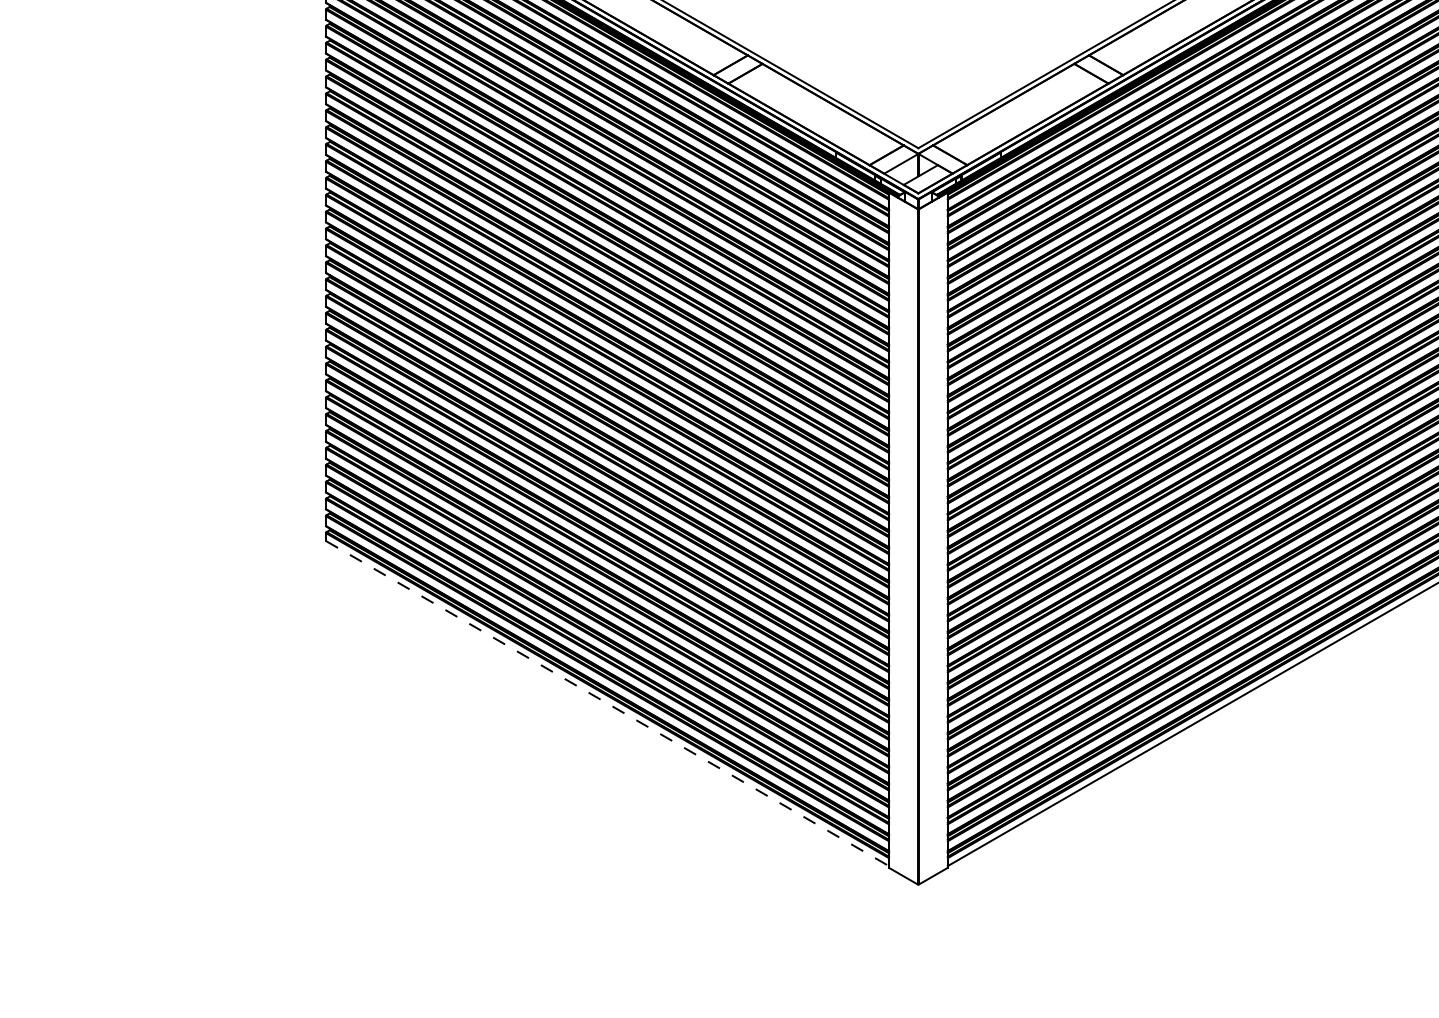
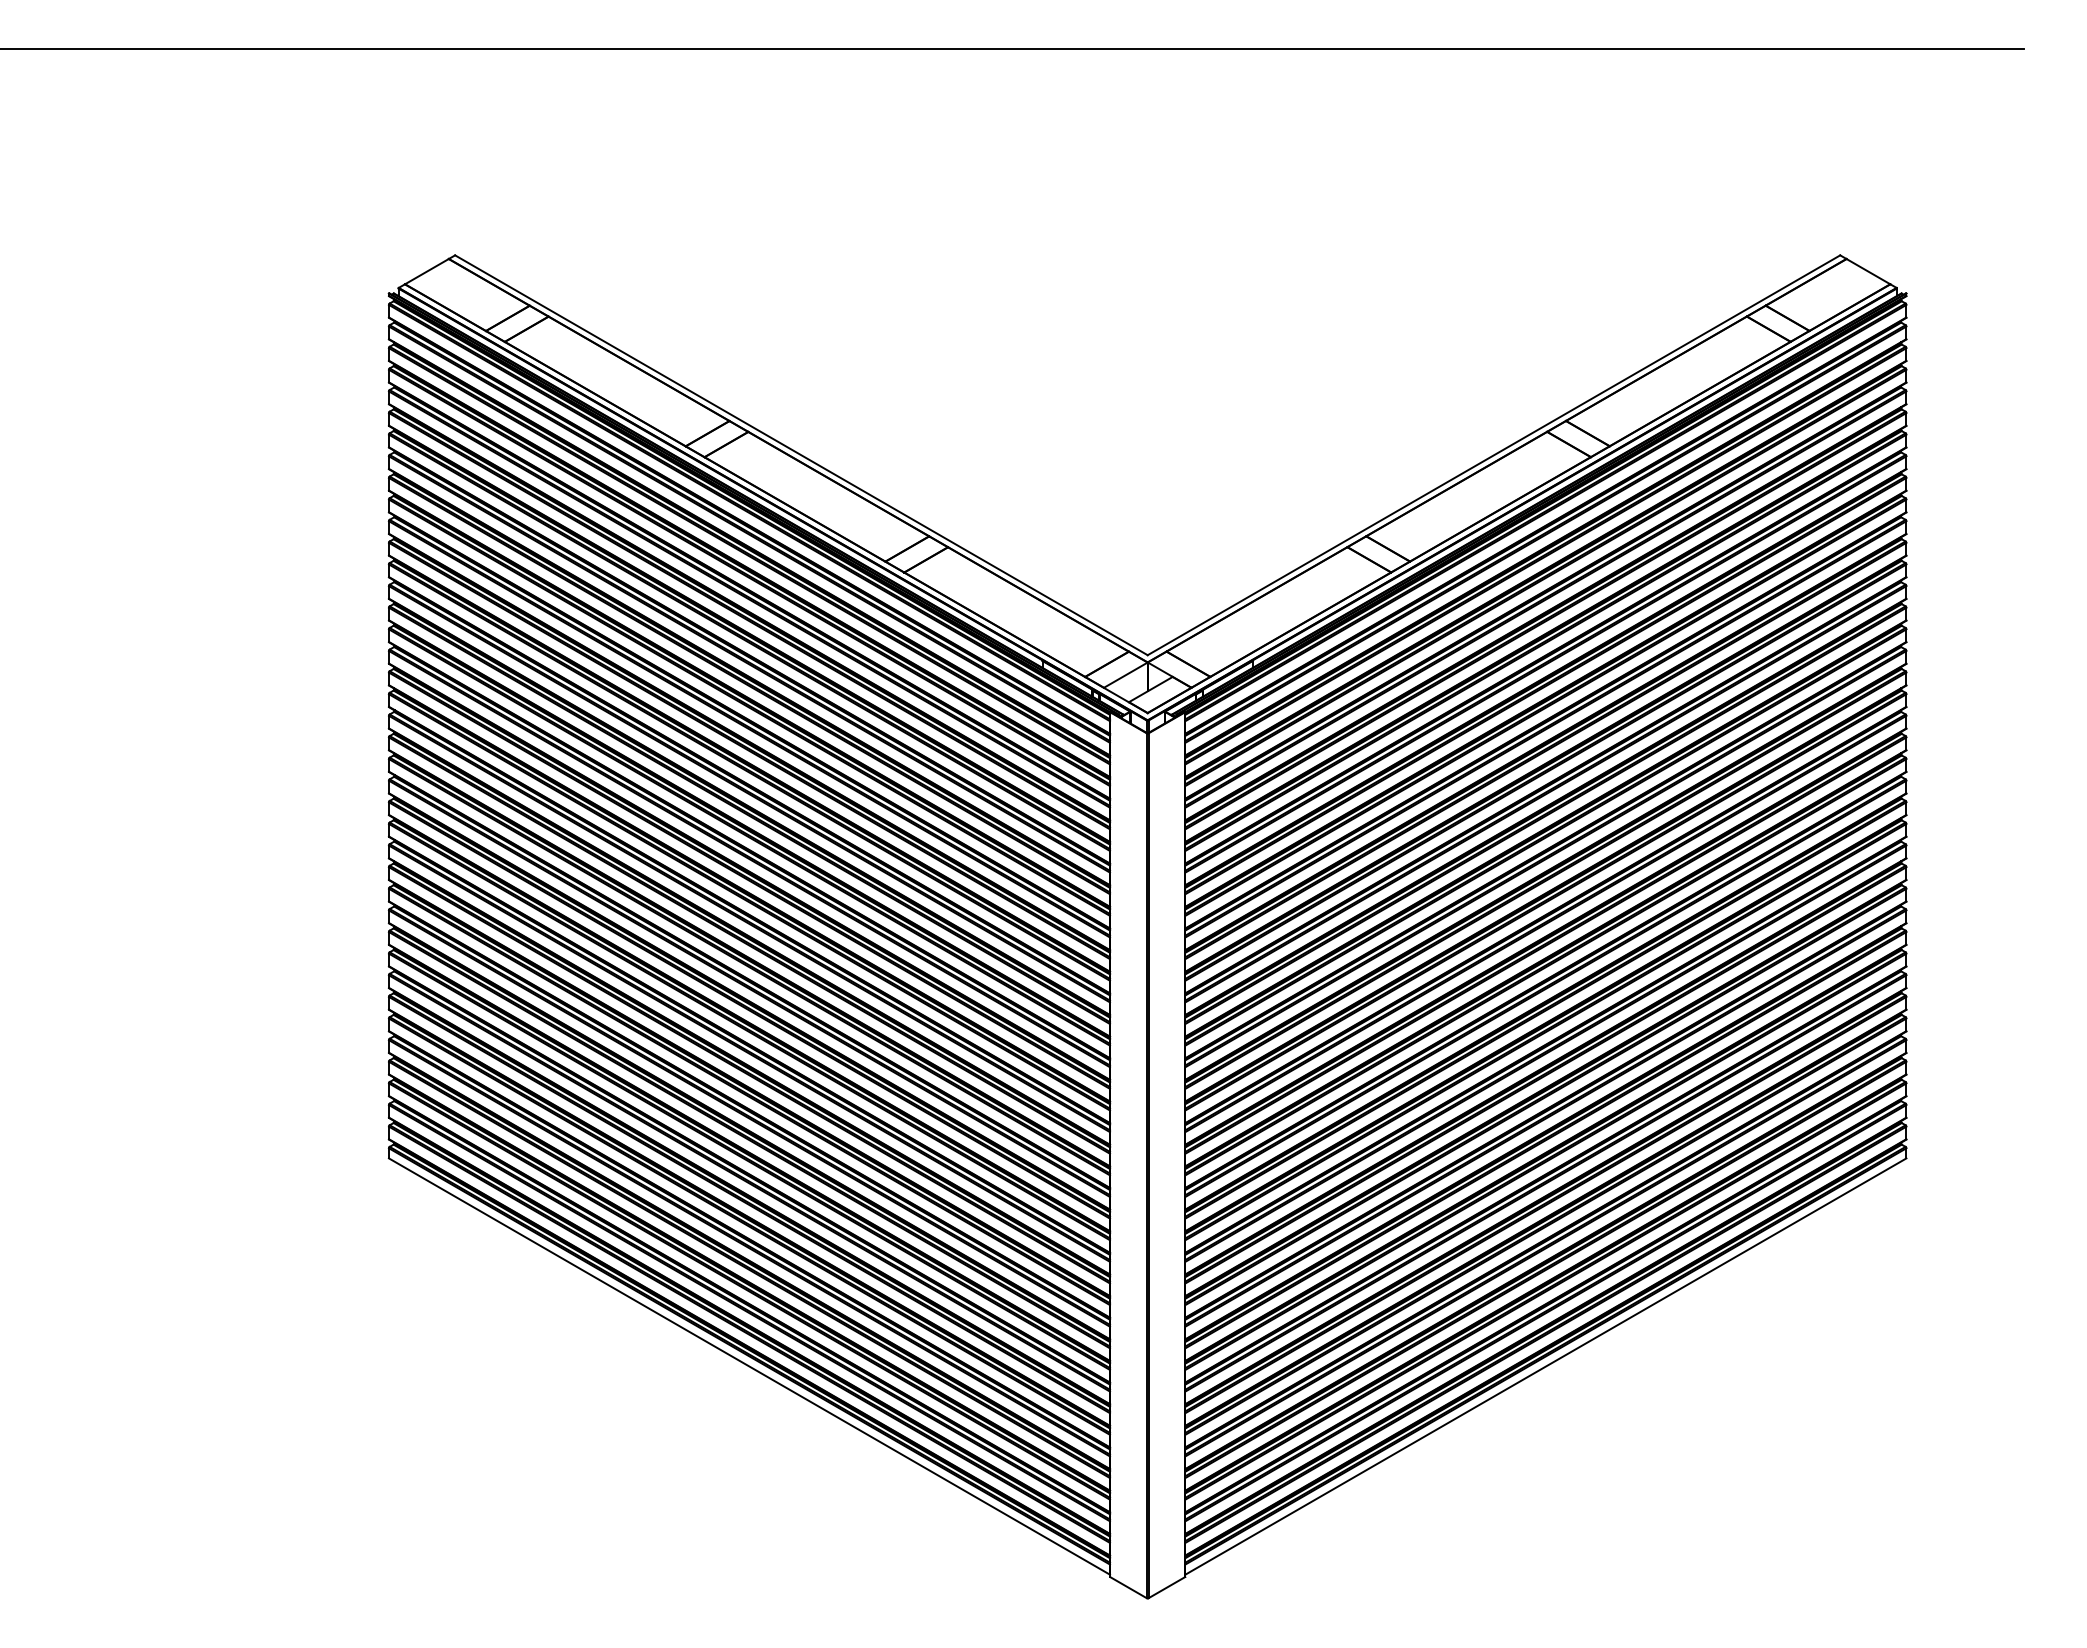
line: (607, 703) -> (749, 1366), dashed -> solid

